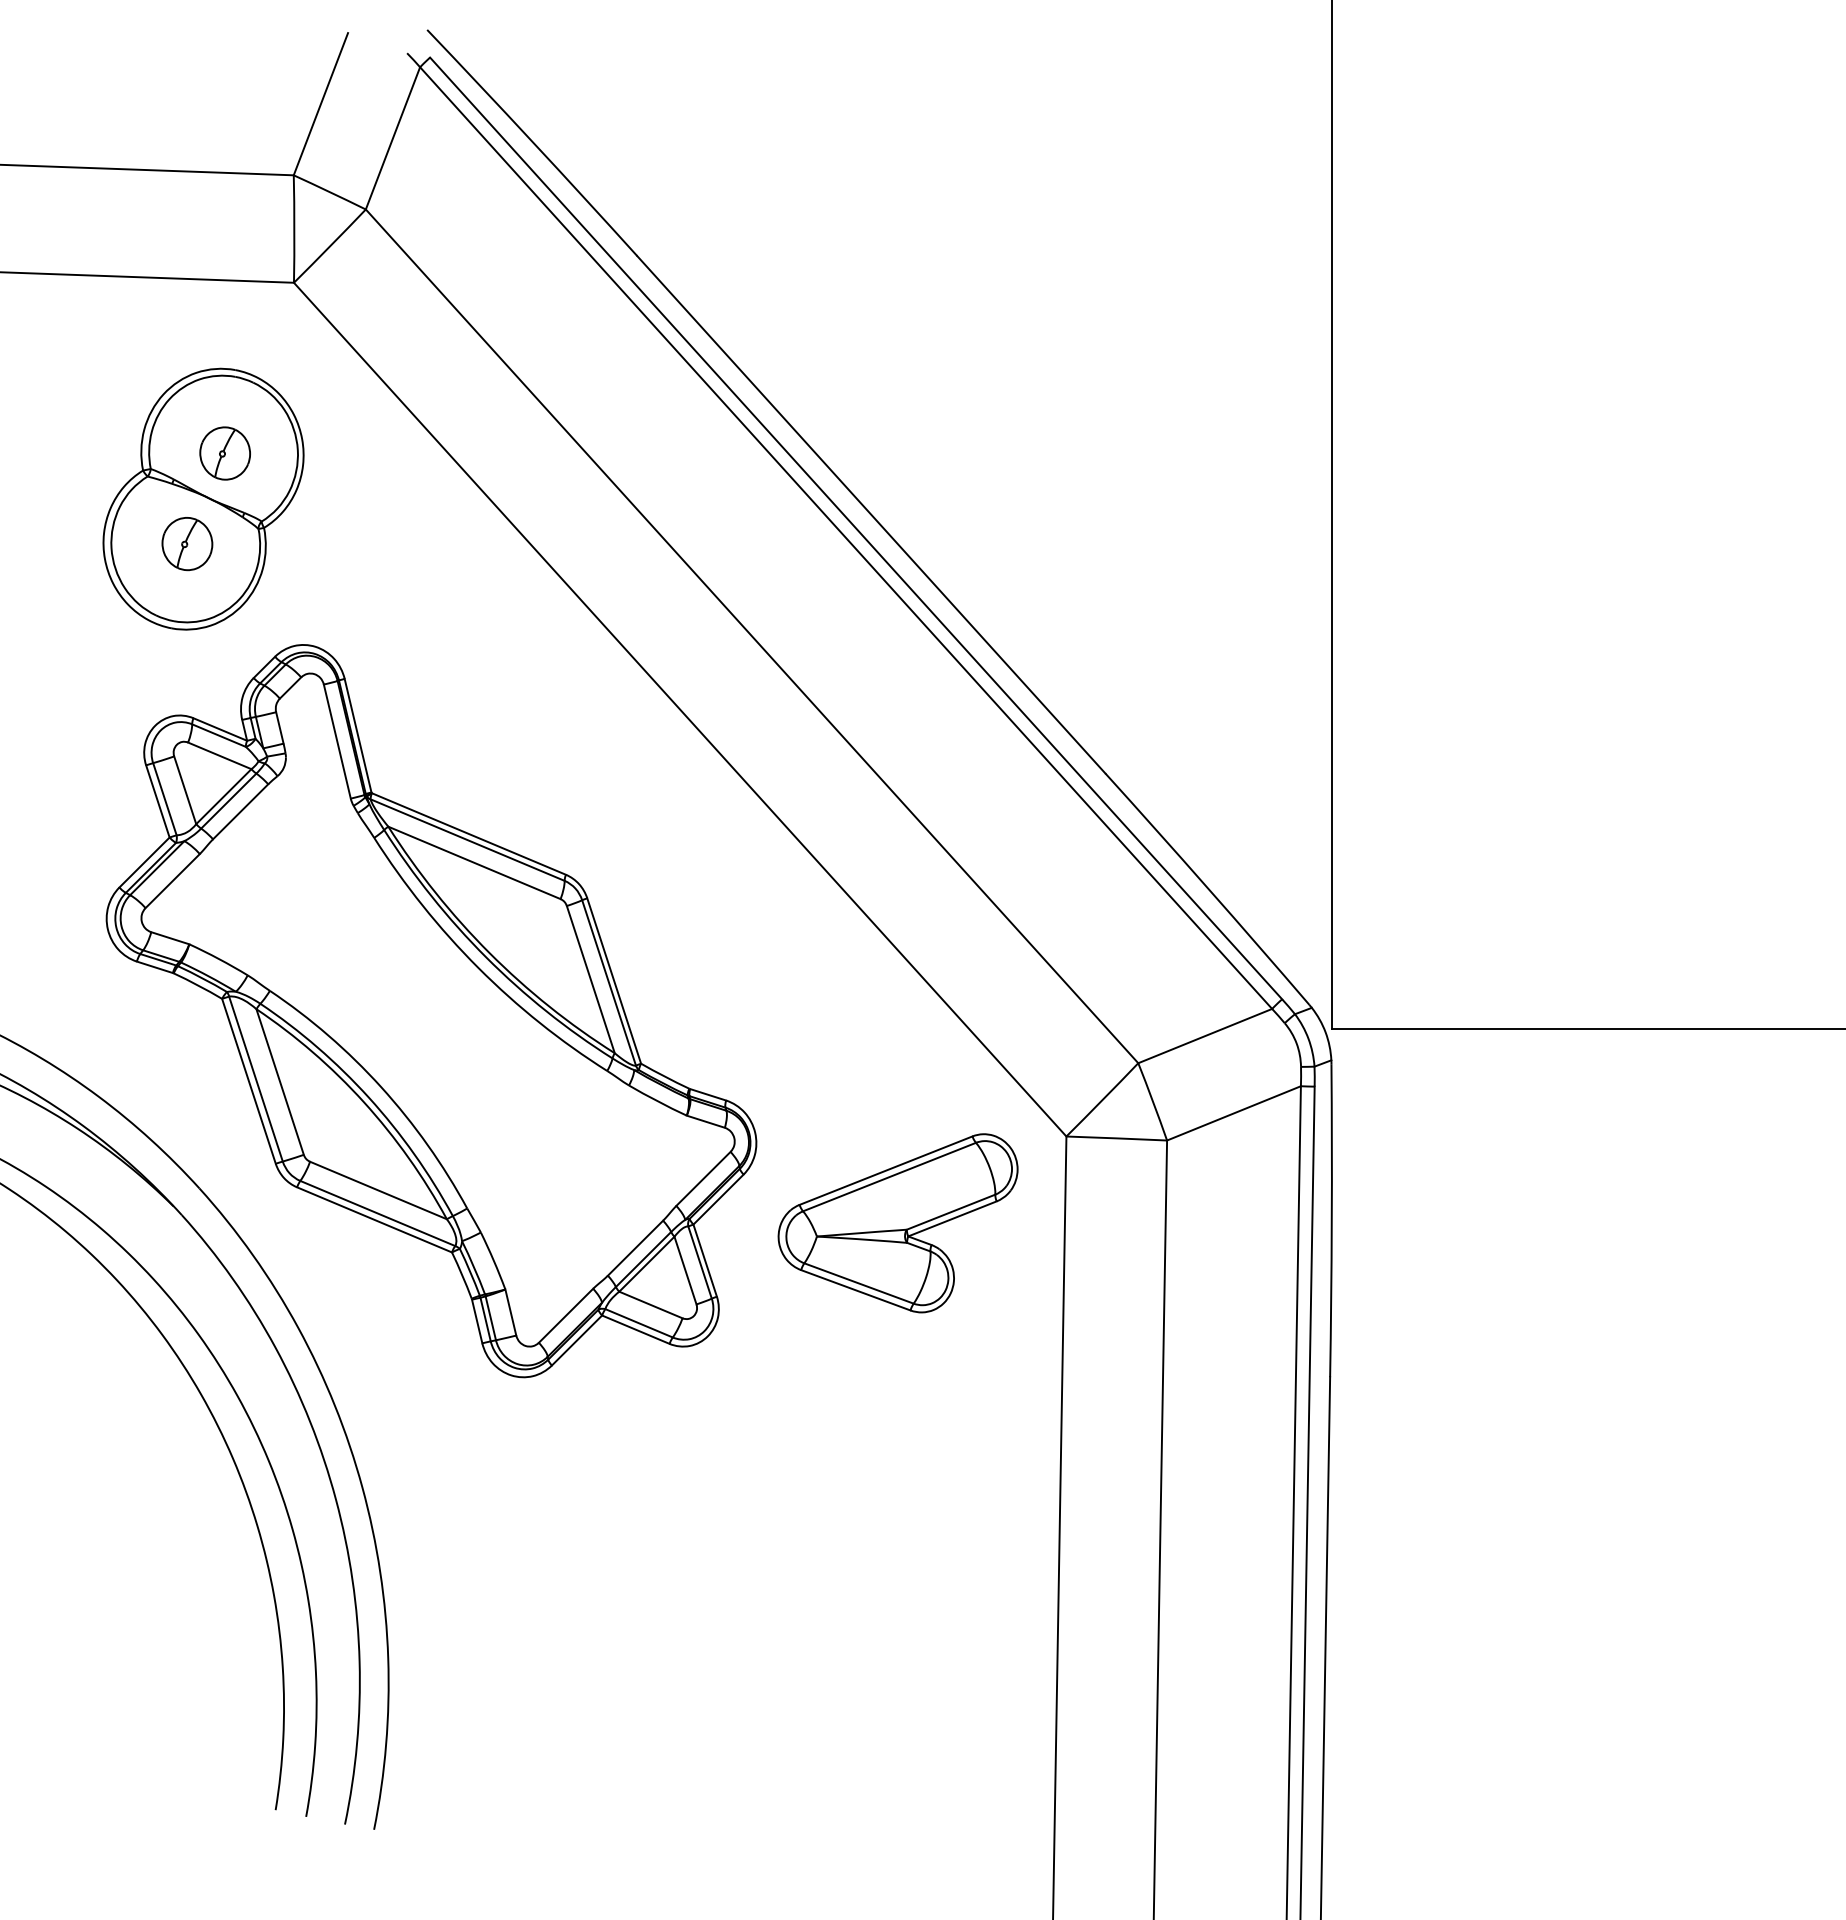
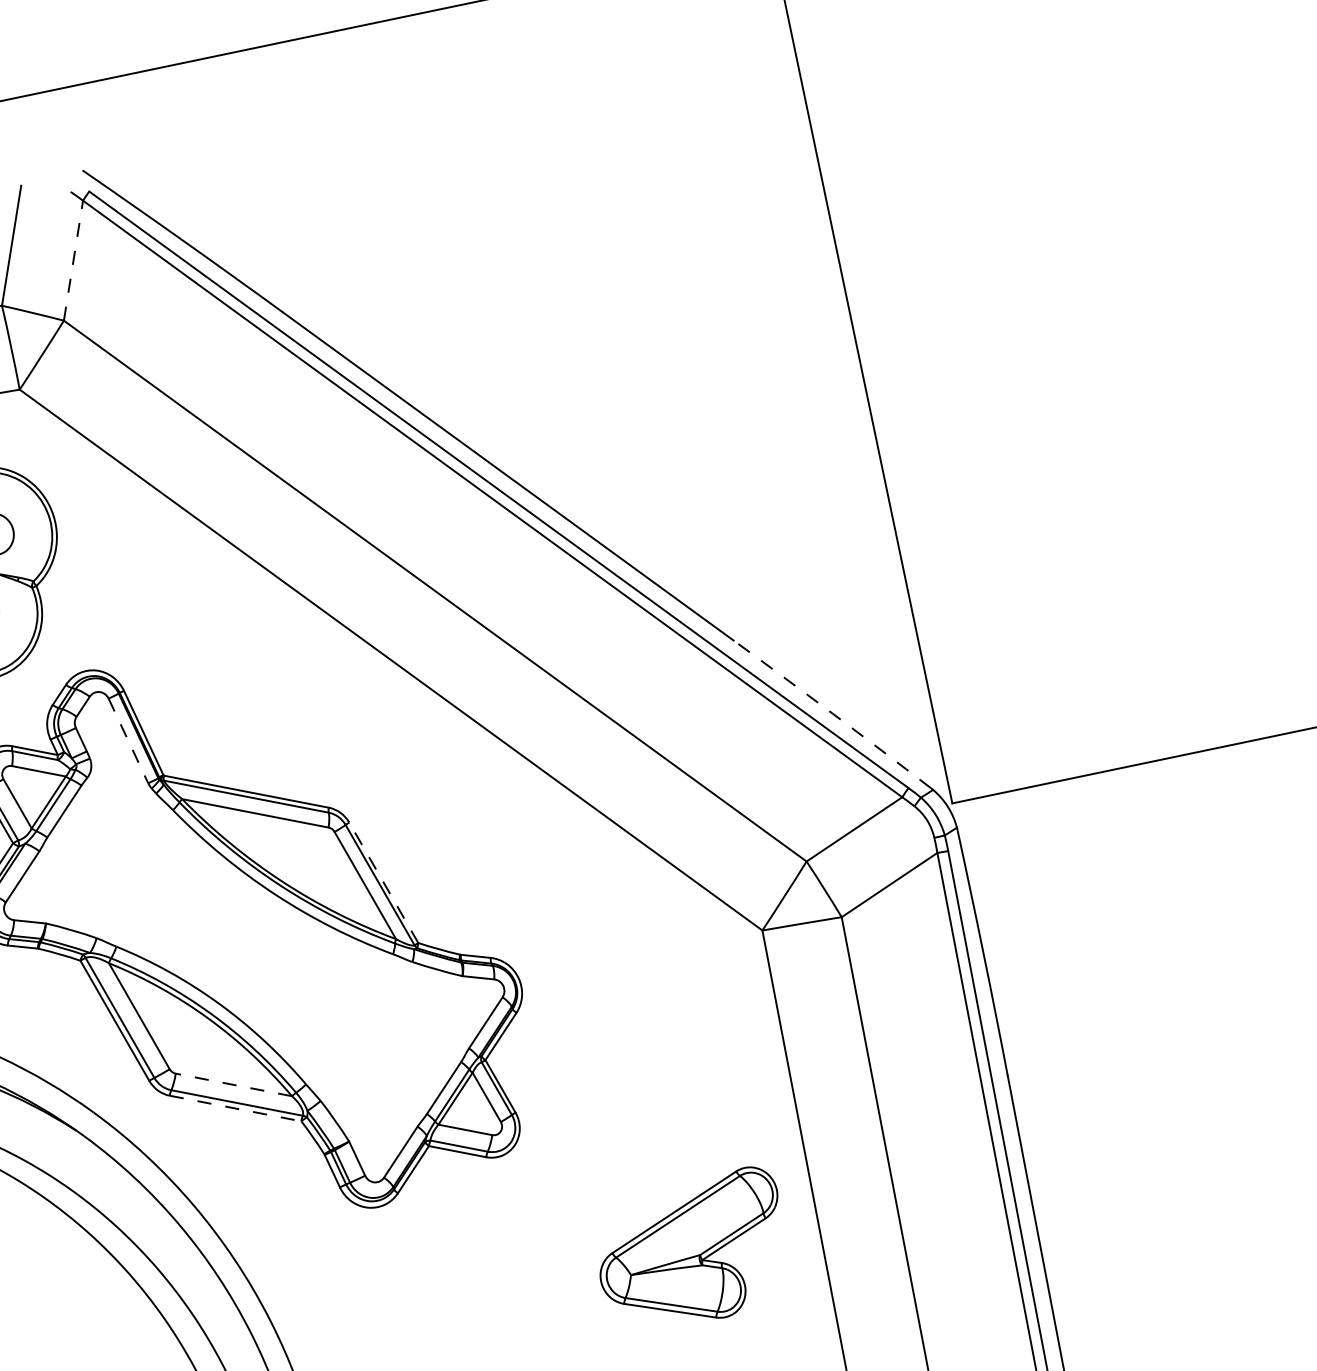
line: (393, 137) -> (73, 259), solid -> dashed
line: (337, 741) -> (128, 740), solid -> dashed
arc: (1208, 888) -> (832, 713), solid -> dashed
line: (614, 981) -> (384, 883), solid -> dashed
line: (378, 1190) -> (233, 1084), solid -> dashed
line: (375, 1220) -> (236, 1108), solid -> dashed
part: (897, 1223) -> (691, 1251), moved

